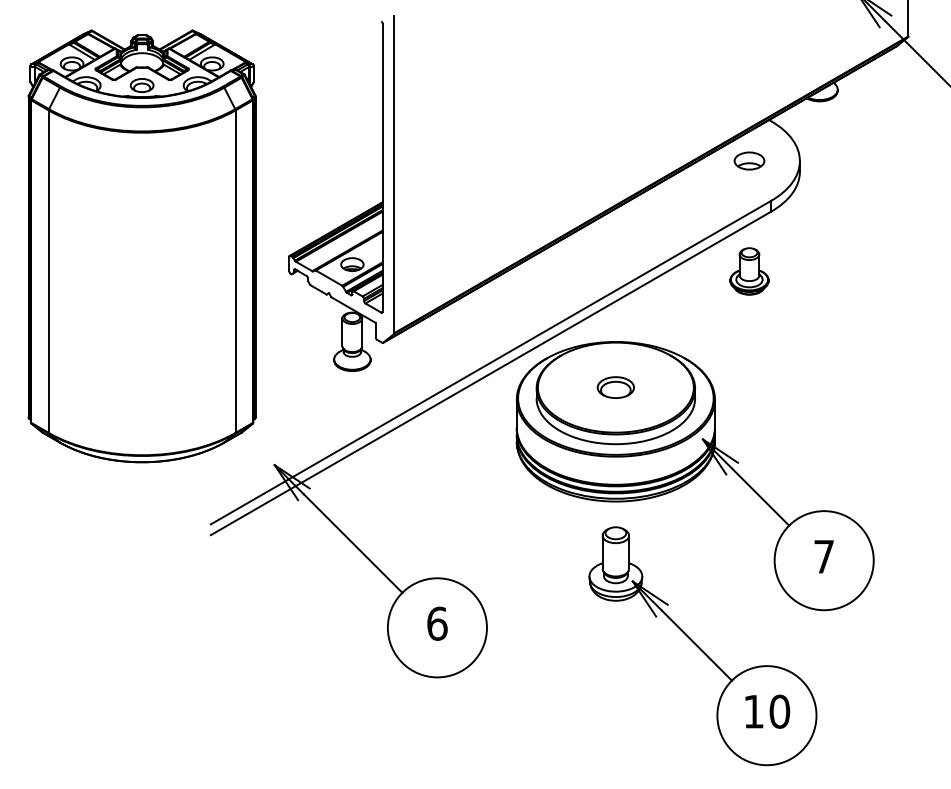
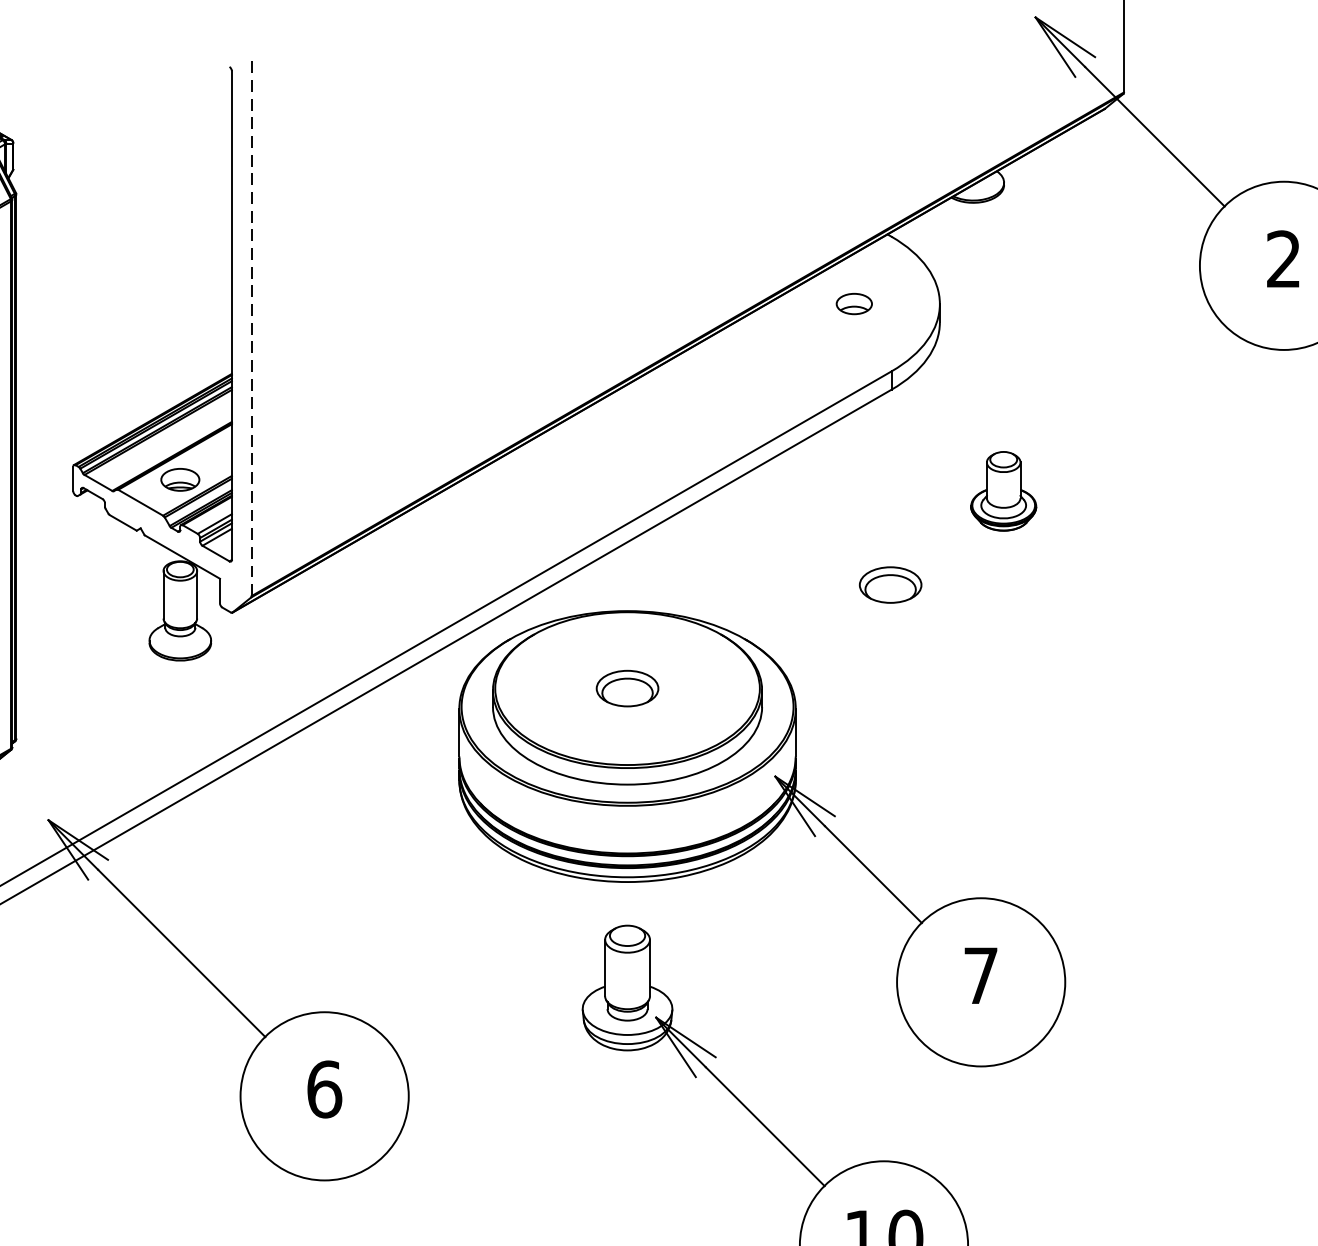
part: (749, 160) -> (854, 303), size x0.7
line: (394, 174) -> (251, 326), solid -> dashed
part: (749, 271) -> (1003, 491), moved
part: (770, 326) -> (890, 584), added

